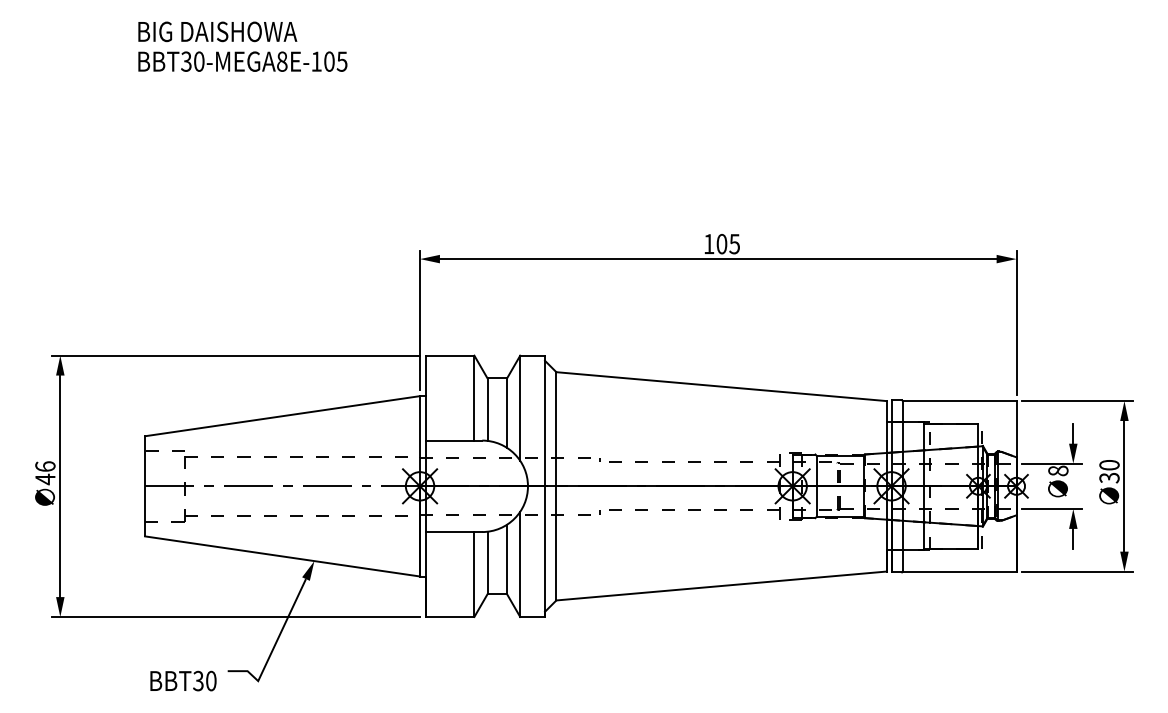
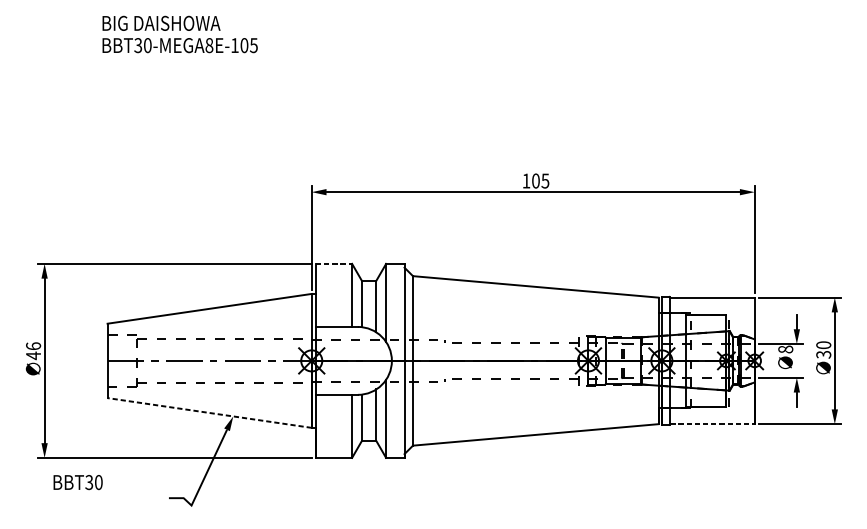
line: (450, 355) -> (334, 263), solid -> dashed
line: (282, 556) -> (209, 413), solid -> dashed
line: (959, 571) -> (712, 424), solid -> dashed
text: (183, 680) -> (78, 482), moved

